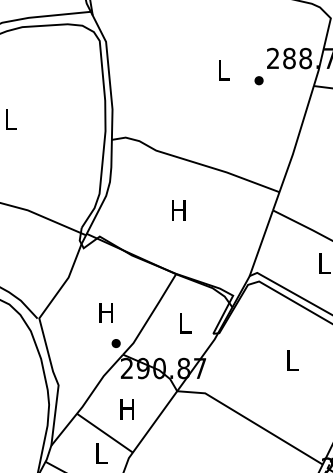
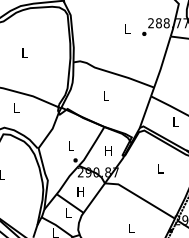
text: (178, 208) -> (105, 95), H -> L
text: (105, 312) -> (70, 145), H -> L
text: (184, 322) -> (108, 150), L -> H

